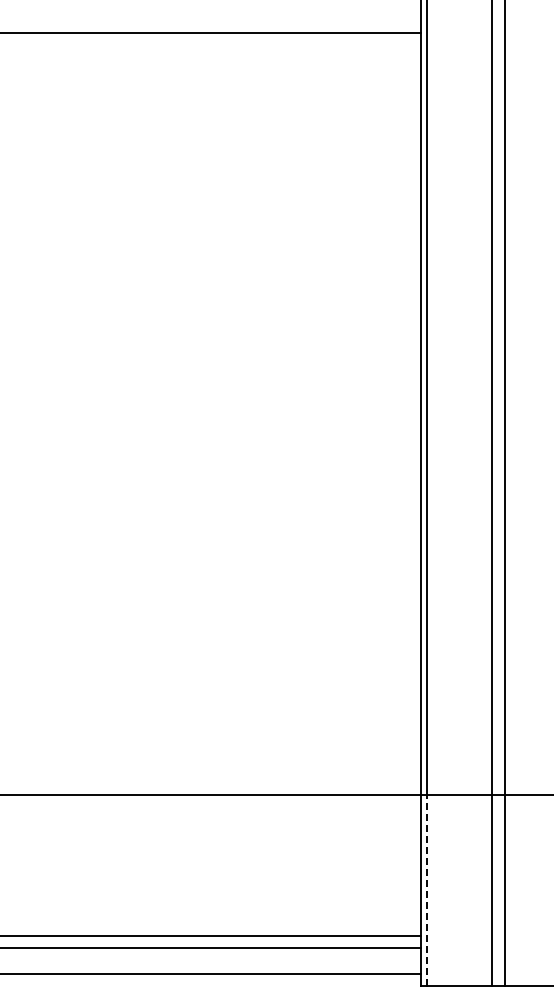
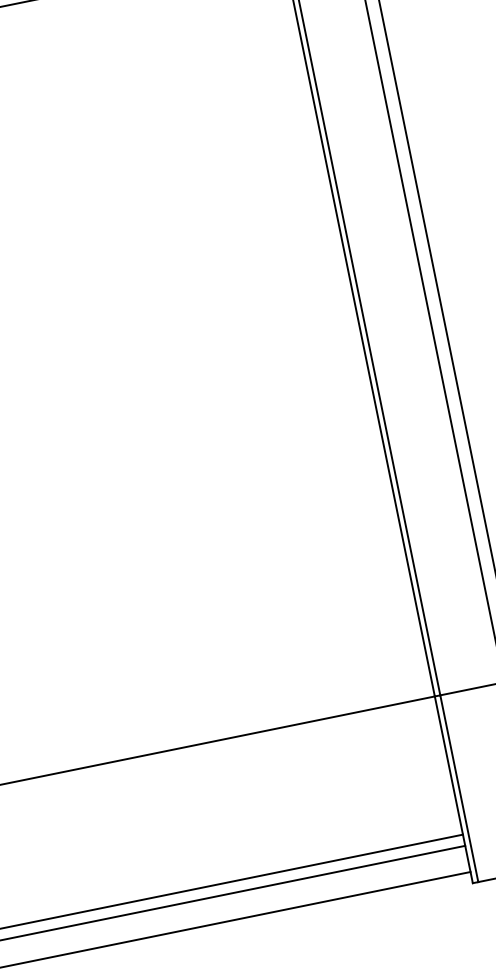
line: (426, 890) -> (459, 788), dashed -> solid

